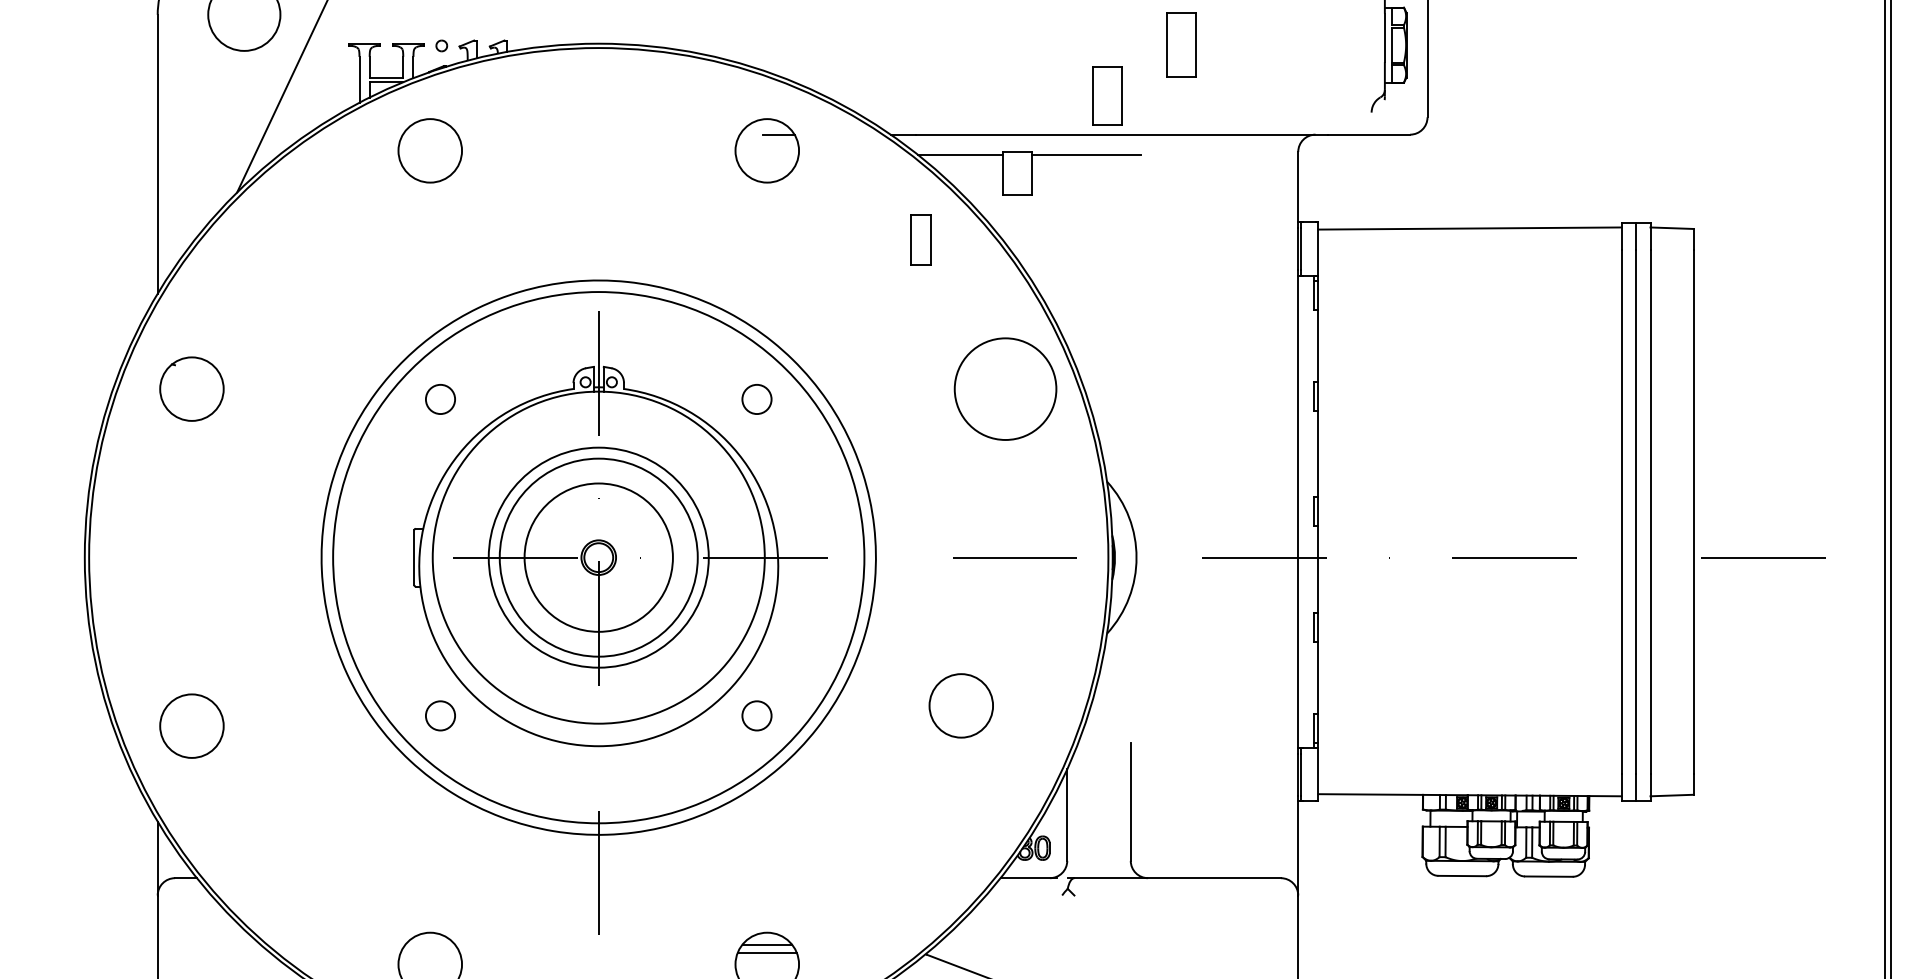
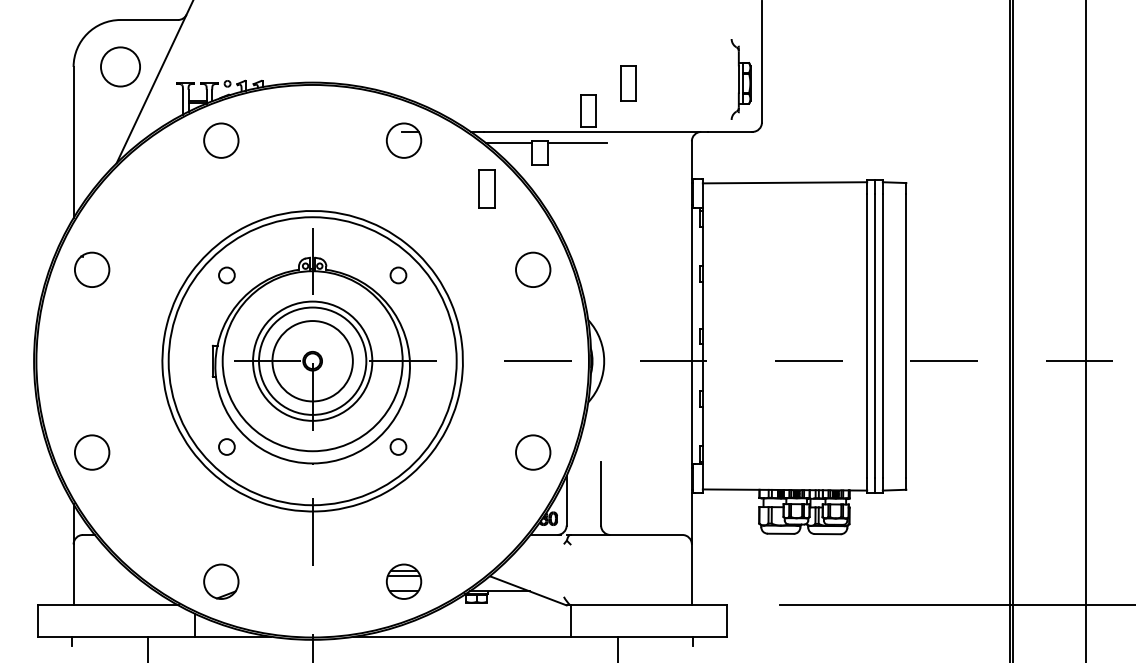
part: (919, 239) -> (486, 188), size x1.43
circle: (1006, 388) -> (533, 269), size x0.62
circle: (961, 705) -> (533, 452), moved

